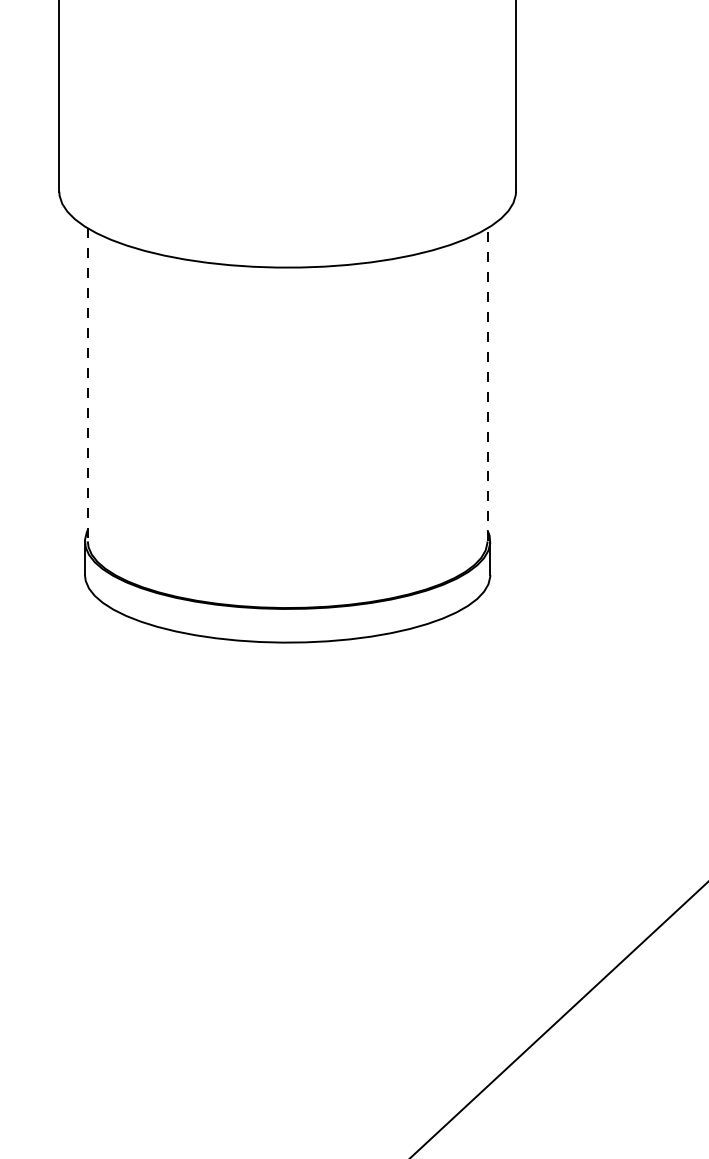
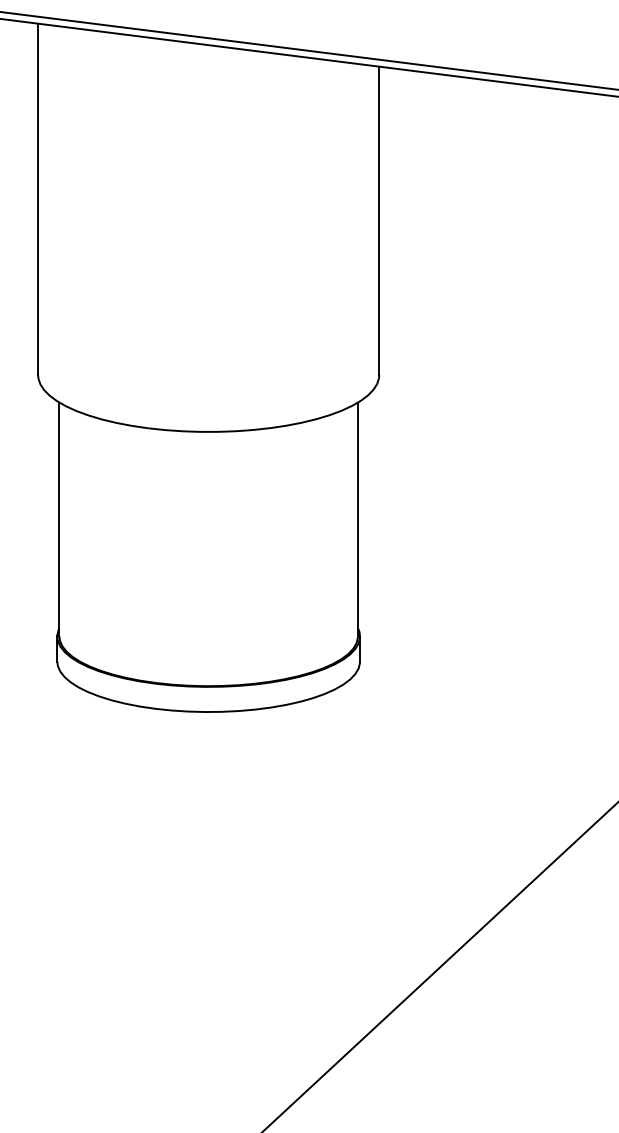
line: (87, 384) -> (59, 519), dashed -> solid
line: (486, 384) -> (357, 519), dashed -> solid

